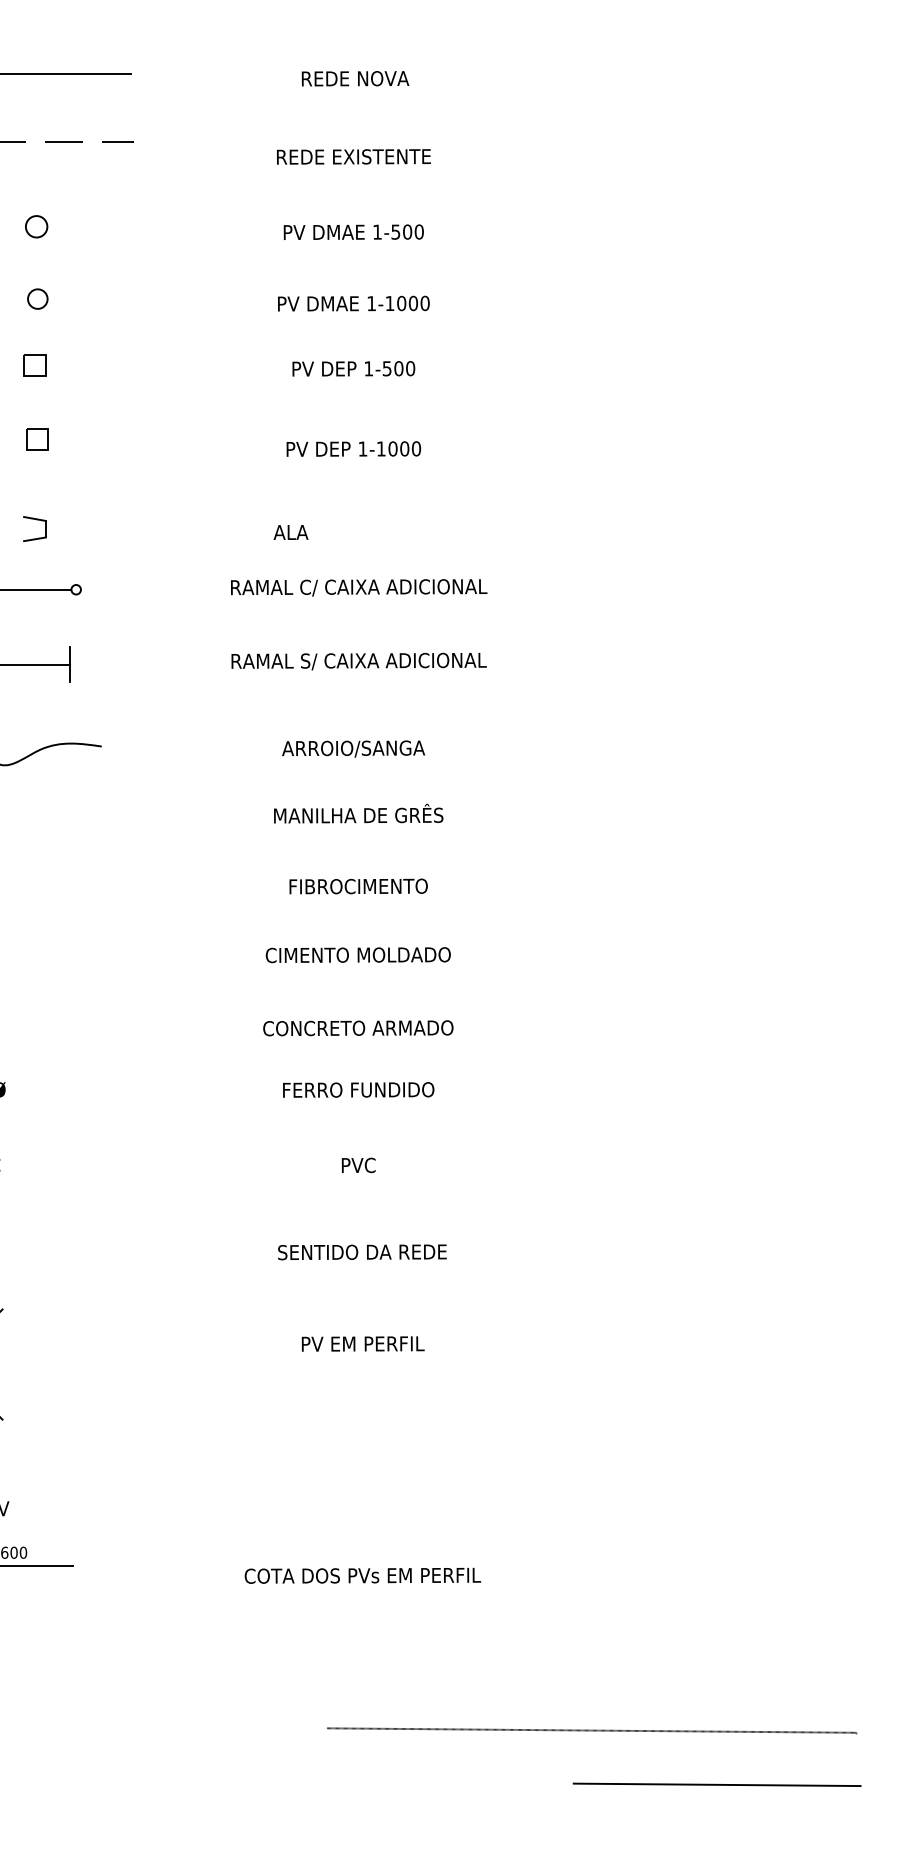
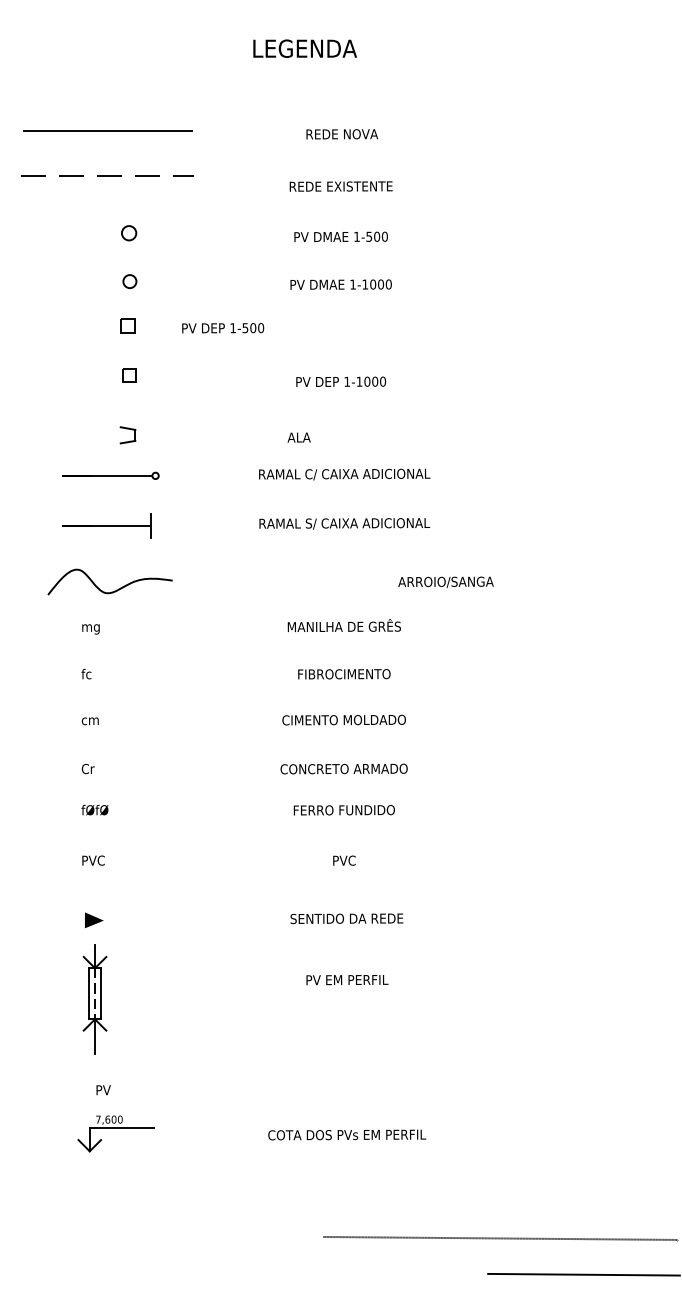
text: (354, 369) -> (223, 328), moved
text: (352, 747) -> (445, 581), moved

